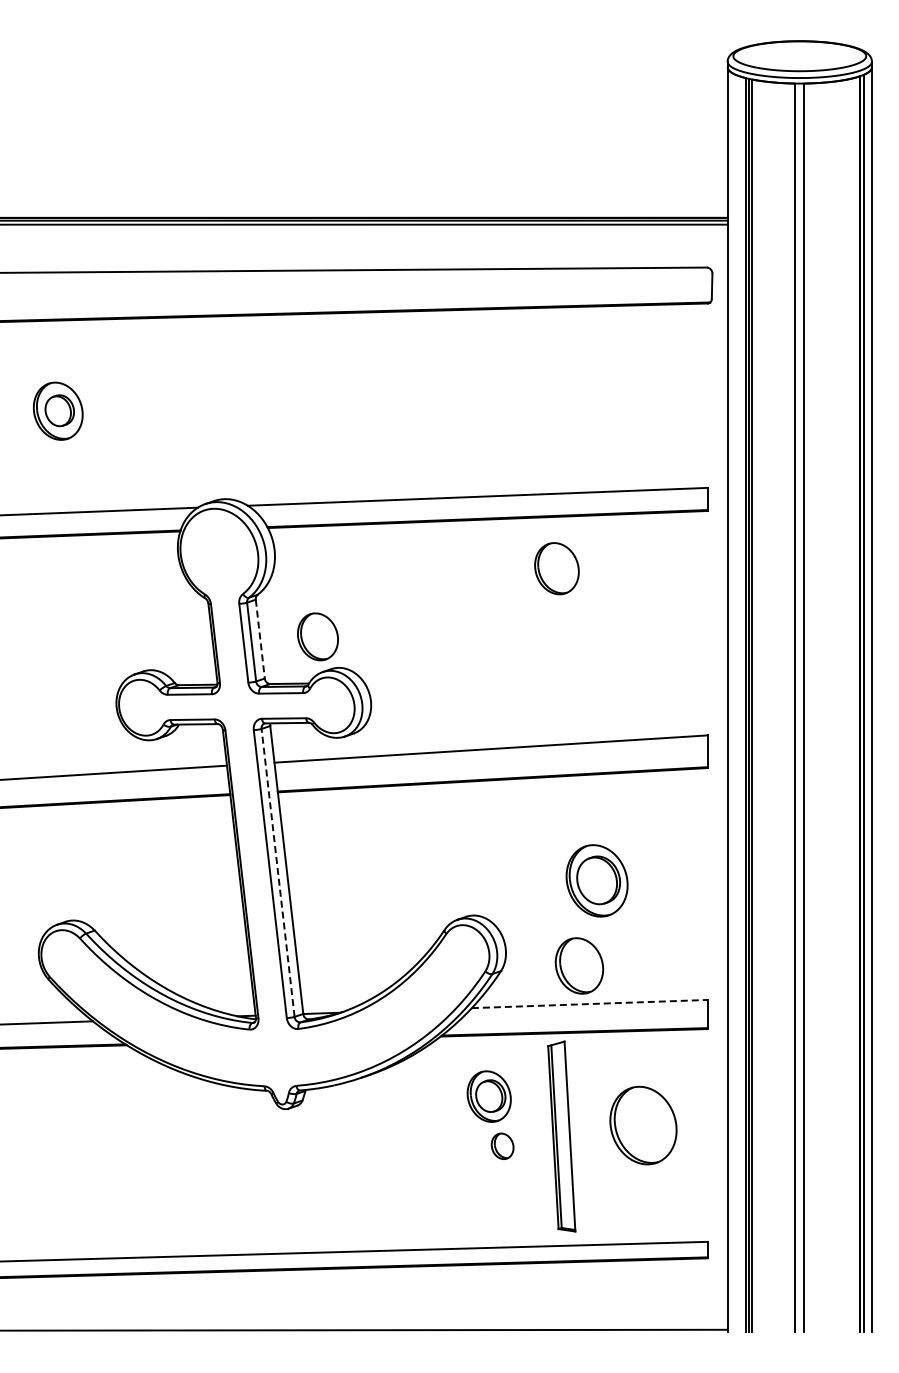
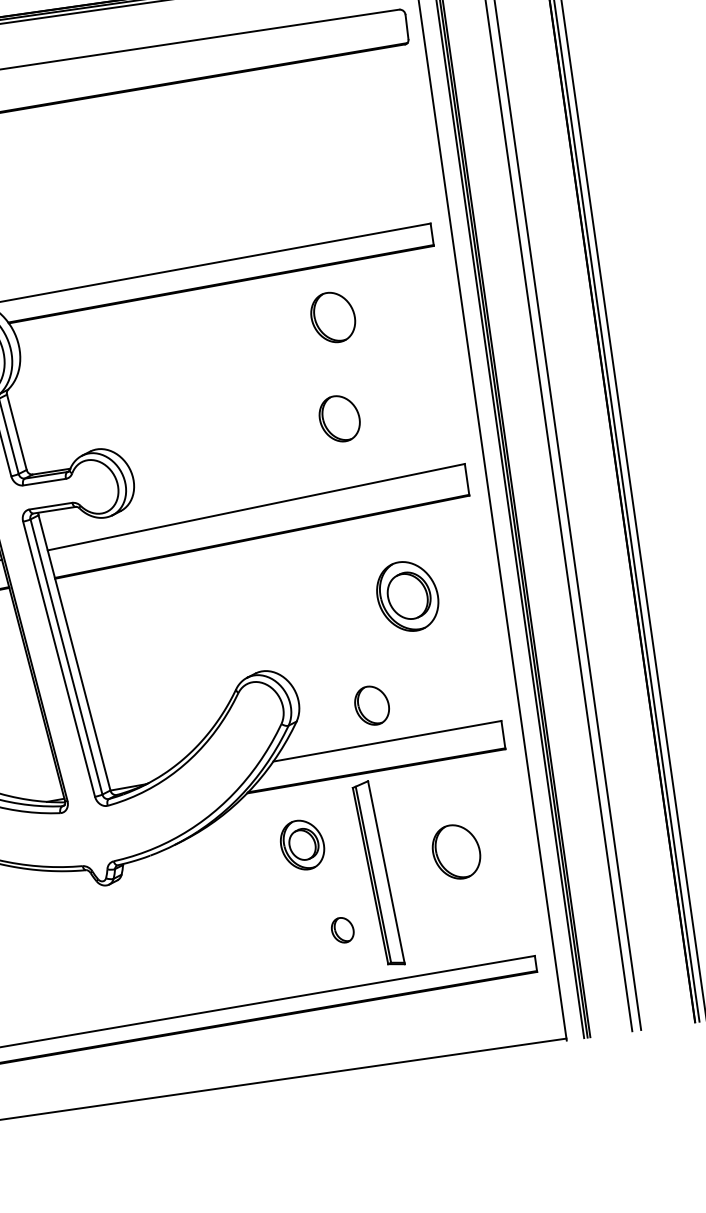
part: (556, 568) -> (332, 317), moved
part: (317, 636) -> (339, 418), moved
line: (260, 639) -> (17, 432), dashed -> solid
line: (278, 872) -> (66, 656), dashed -> solid
part: (596, 880) -> (407, 596), moved
part: (579, 965) -> (372, 705), size x0.71
line: (590, 1004) -> (388, 741), dashed -> solid
part: (643, 1125) -> (456, 851), size x0.71
part: (502, 1145) -> (342, 929), moved

